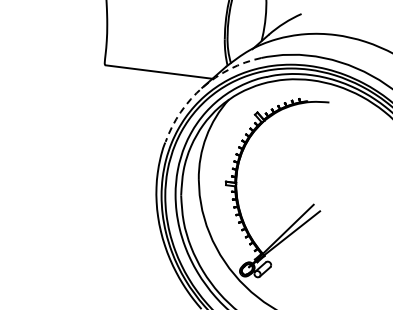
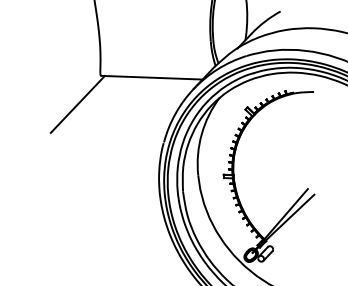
arc: (202, 87) -> (193, 88), dashed -> solid
line: (77, 92) -> (77, 103), added

